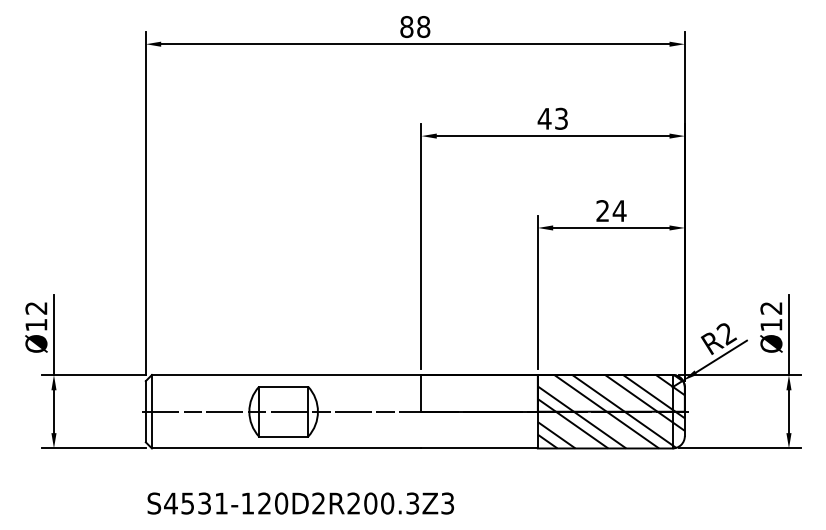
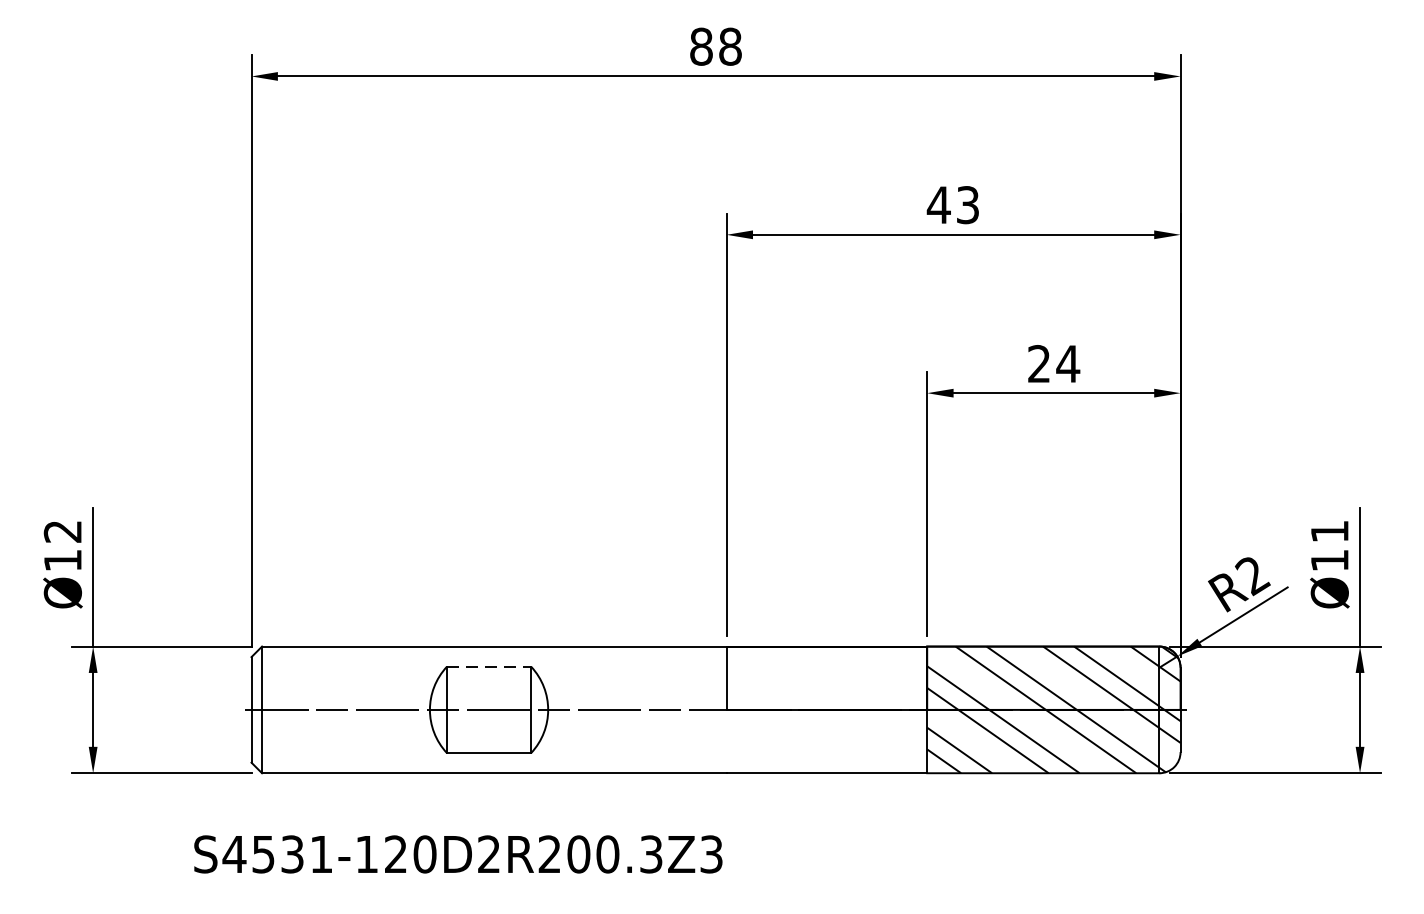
text: (771, 308) -> (1329, 531), Ø12 -> Ø11
line: (284, 386) -> (490, 666), solid -> dashed
text: (300, 503) -> (457, 854), moved

